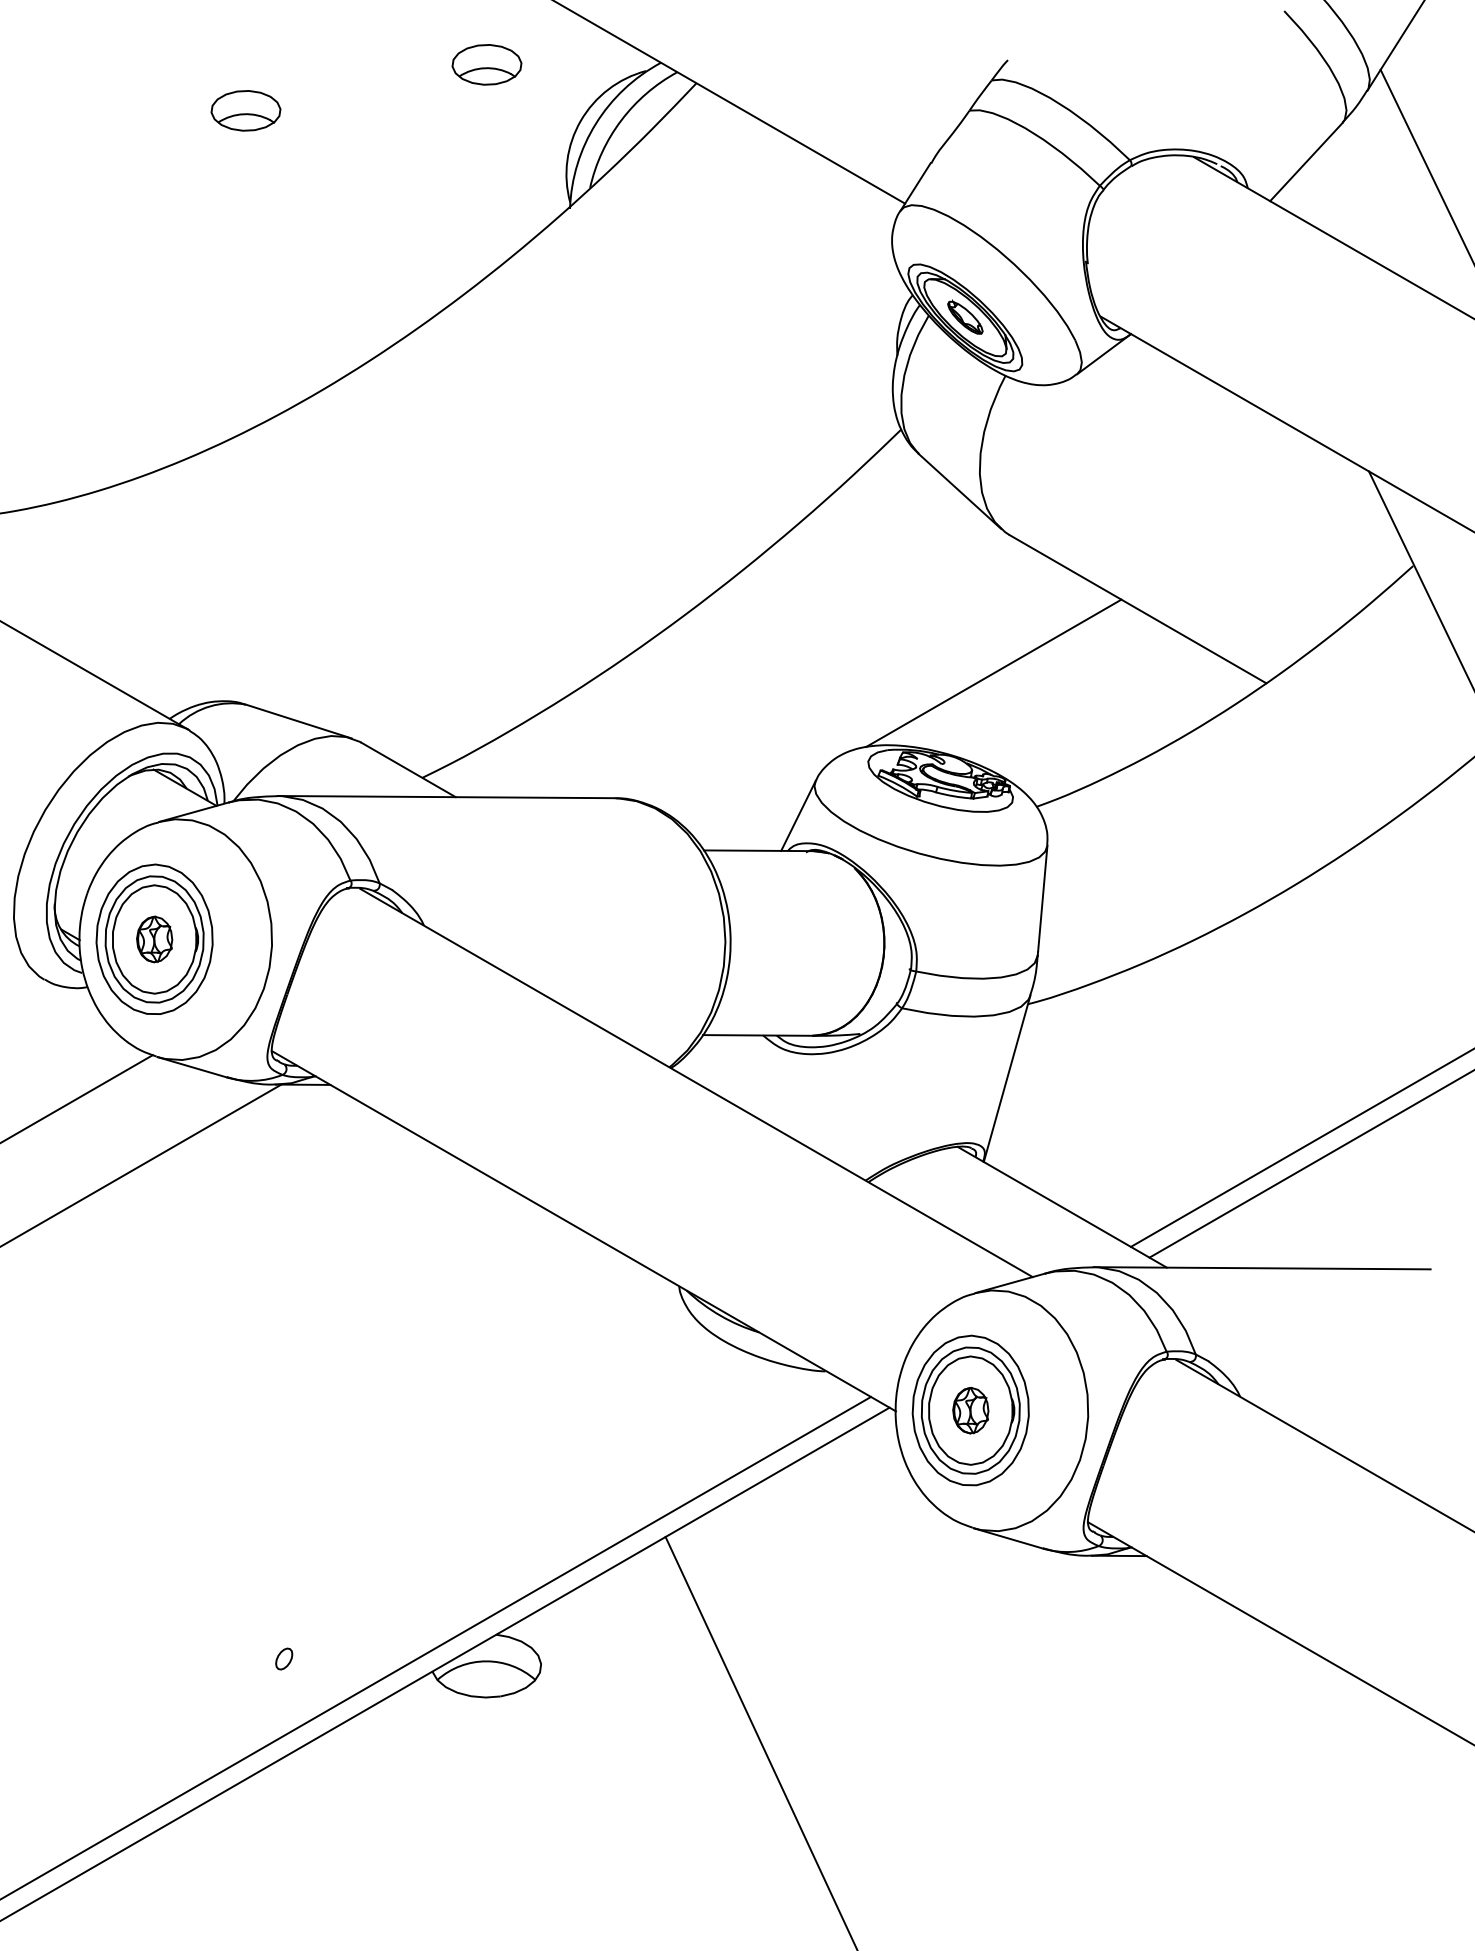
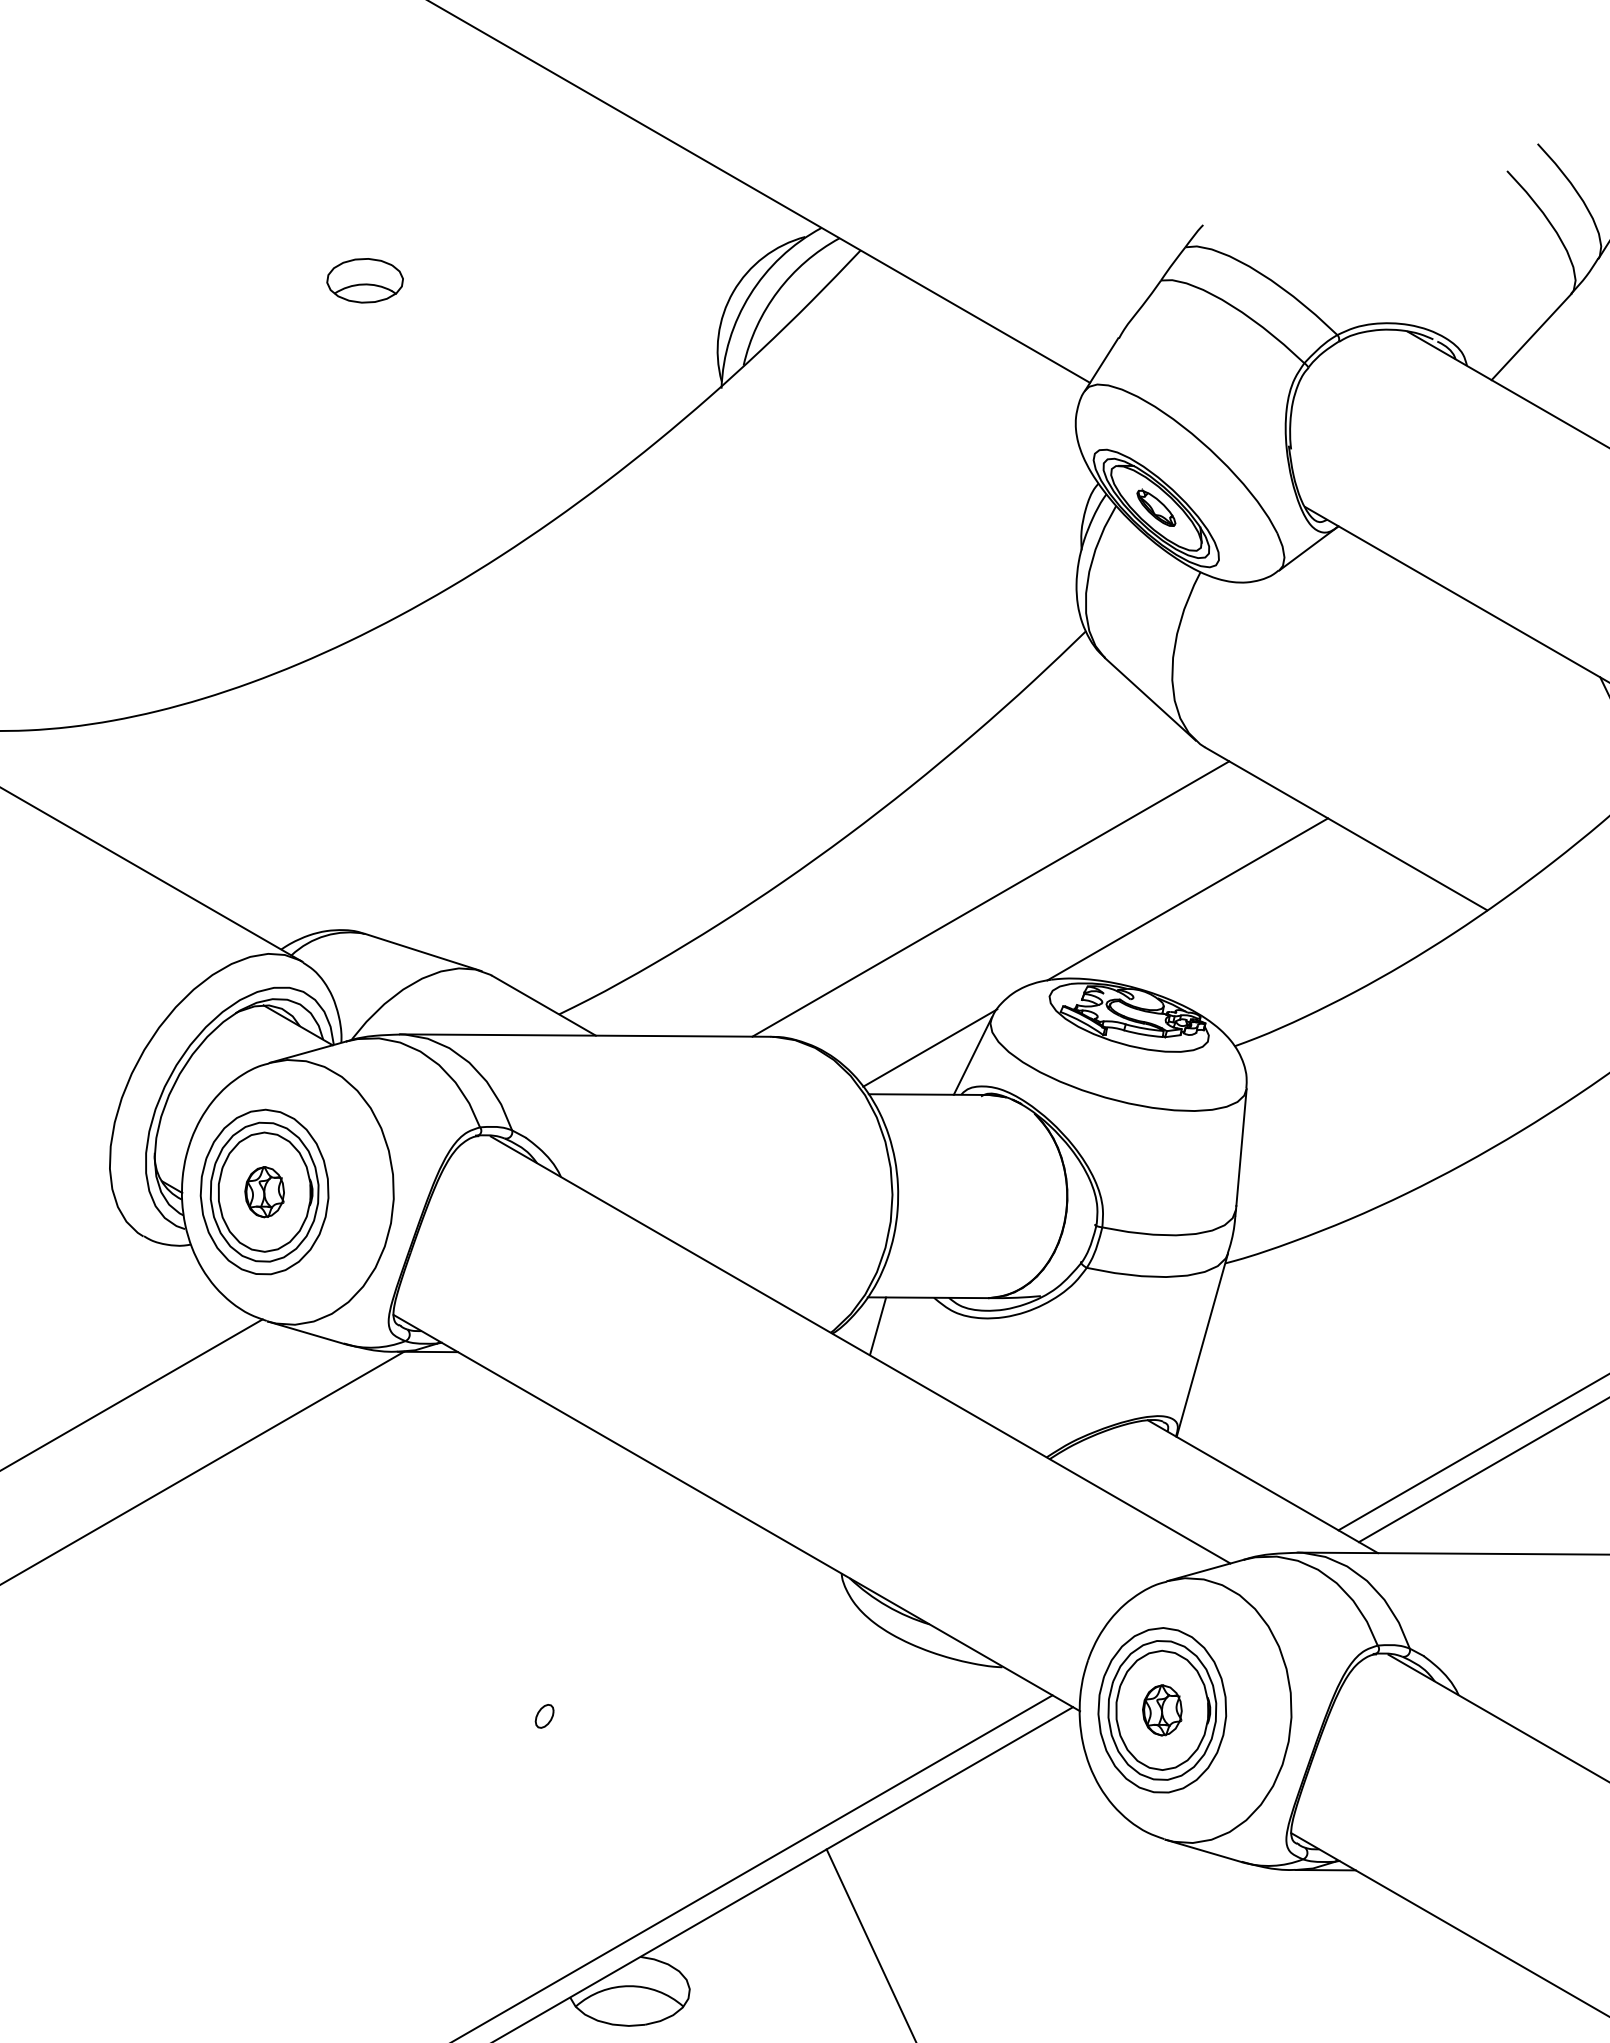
part: (486, 64) -> (629, 229), removed
line: (814, 672) -> (990, 898), added
line: (759, 808) -> (929, 1048), added
line: (712, 1061) -> (878, 1326), added
part: (284, 1658) -> (544, 1715), moved

